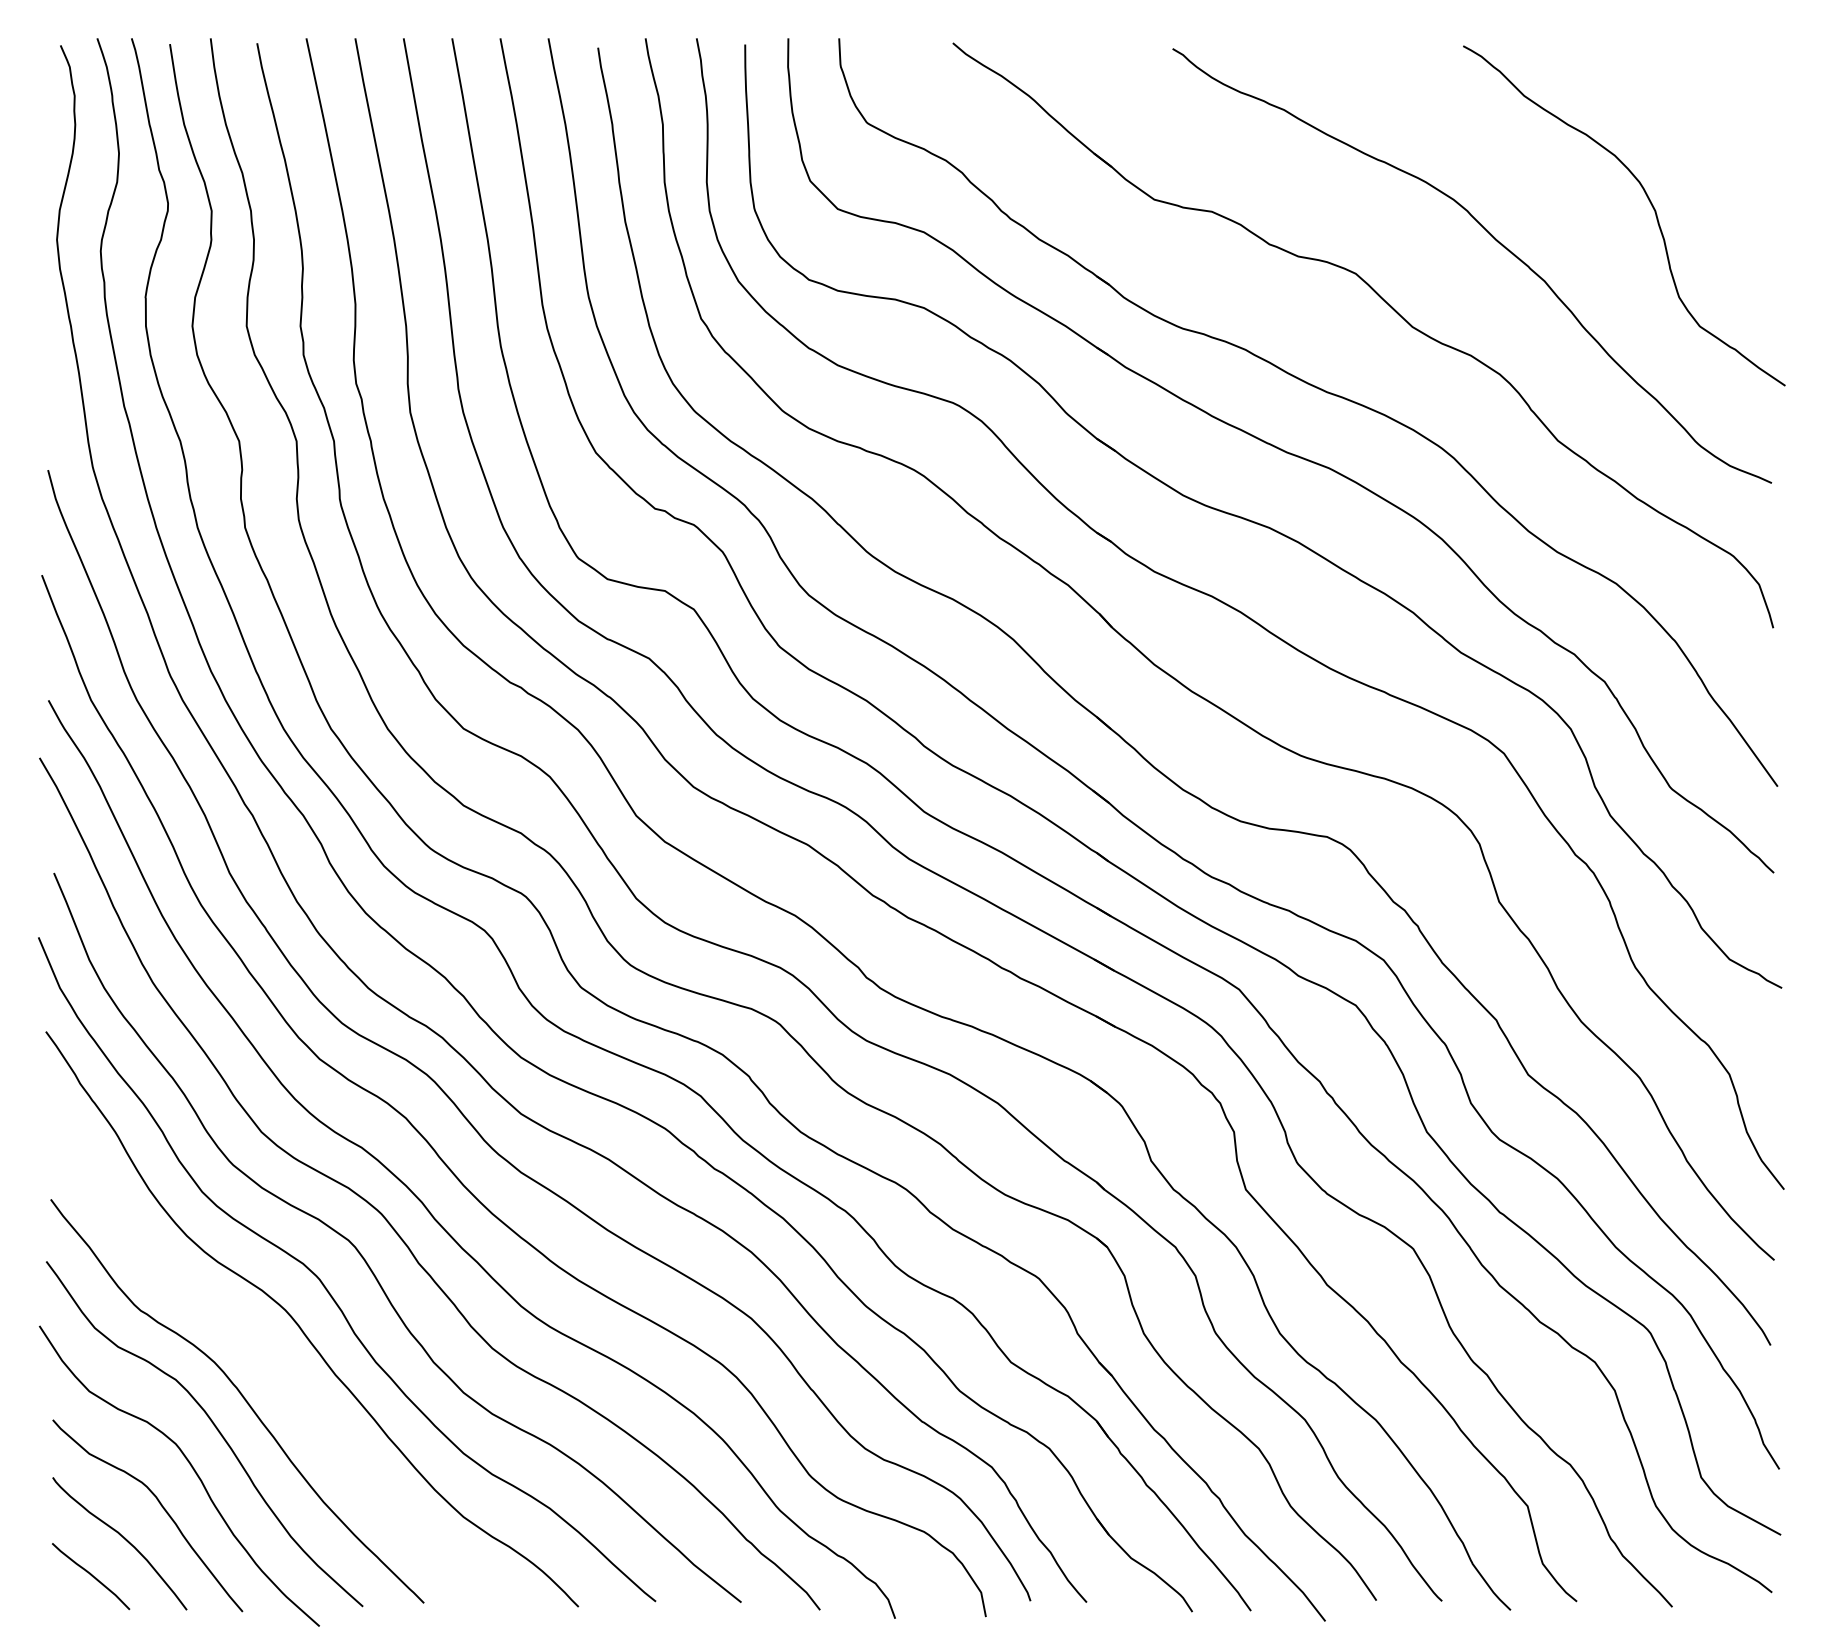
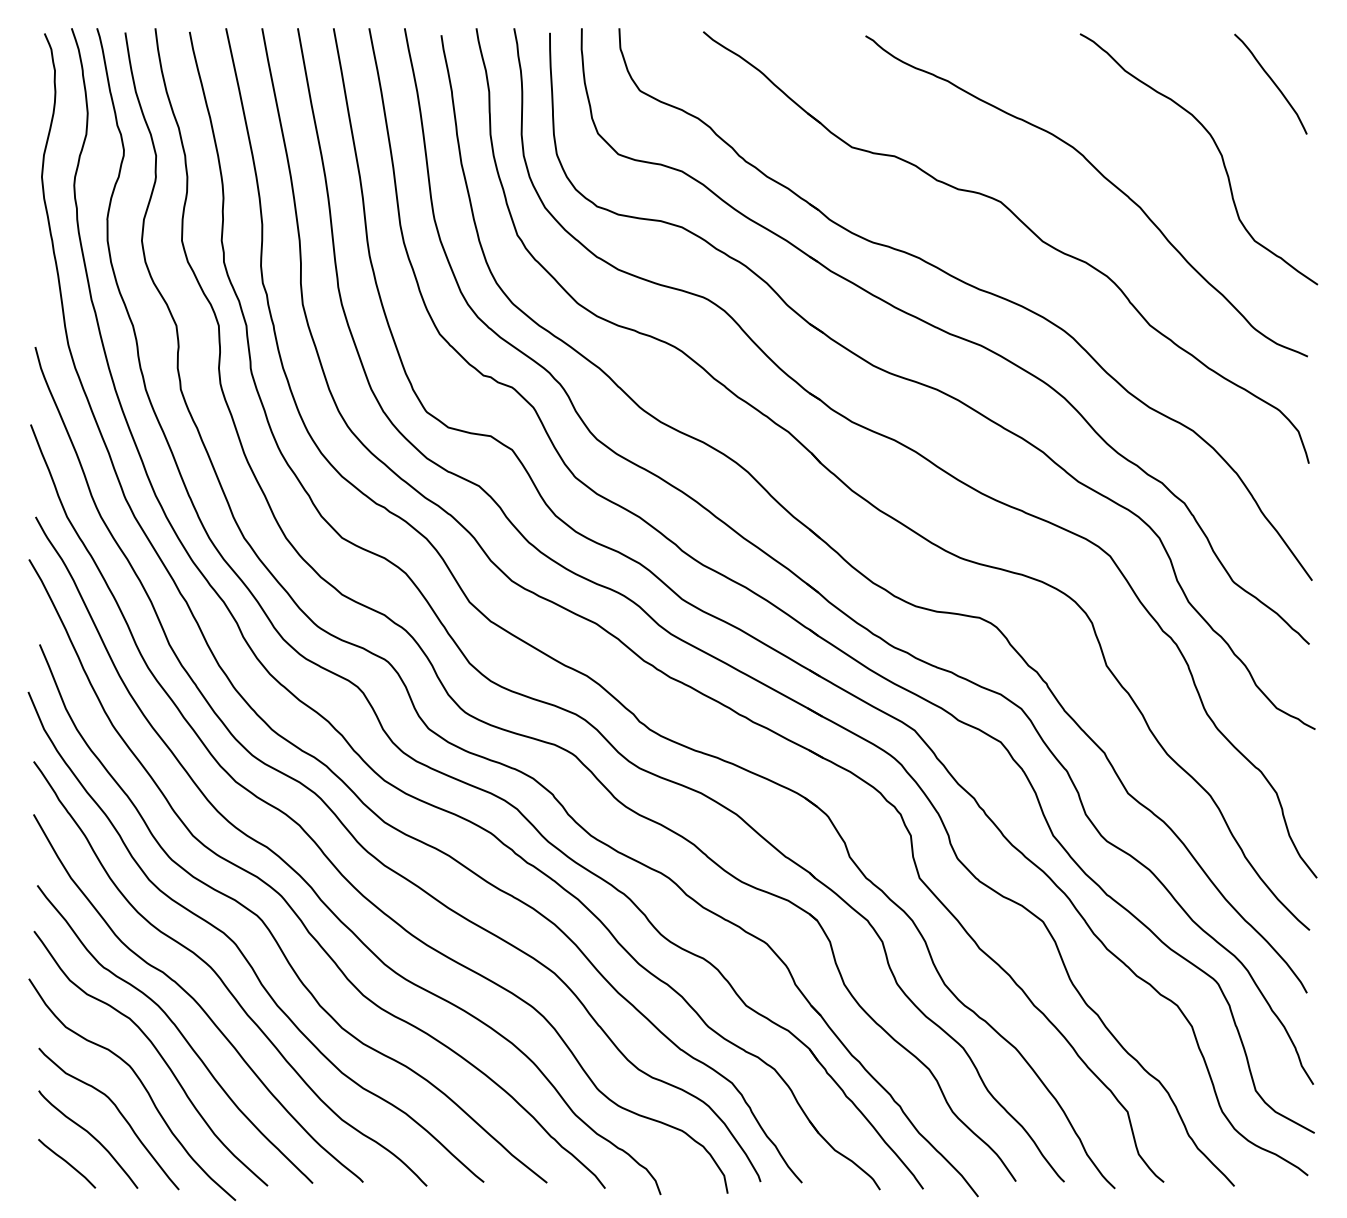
curve: (1722, 110) -> (1271, 81), added
curve: (266, 1355) -> (196, 1000), added

